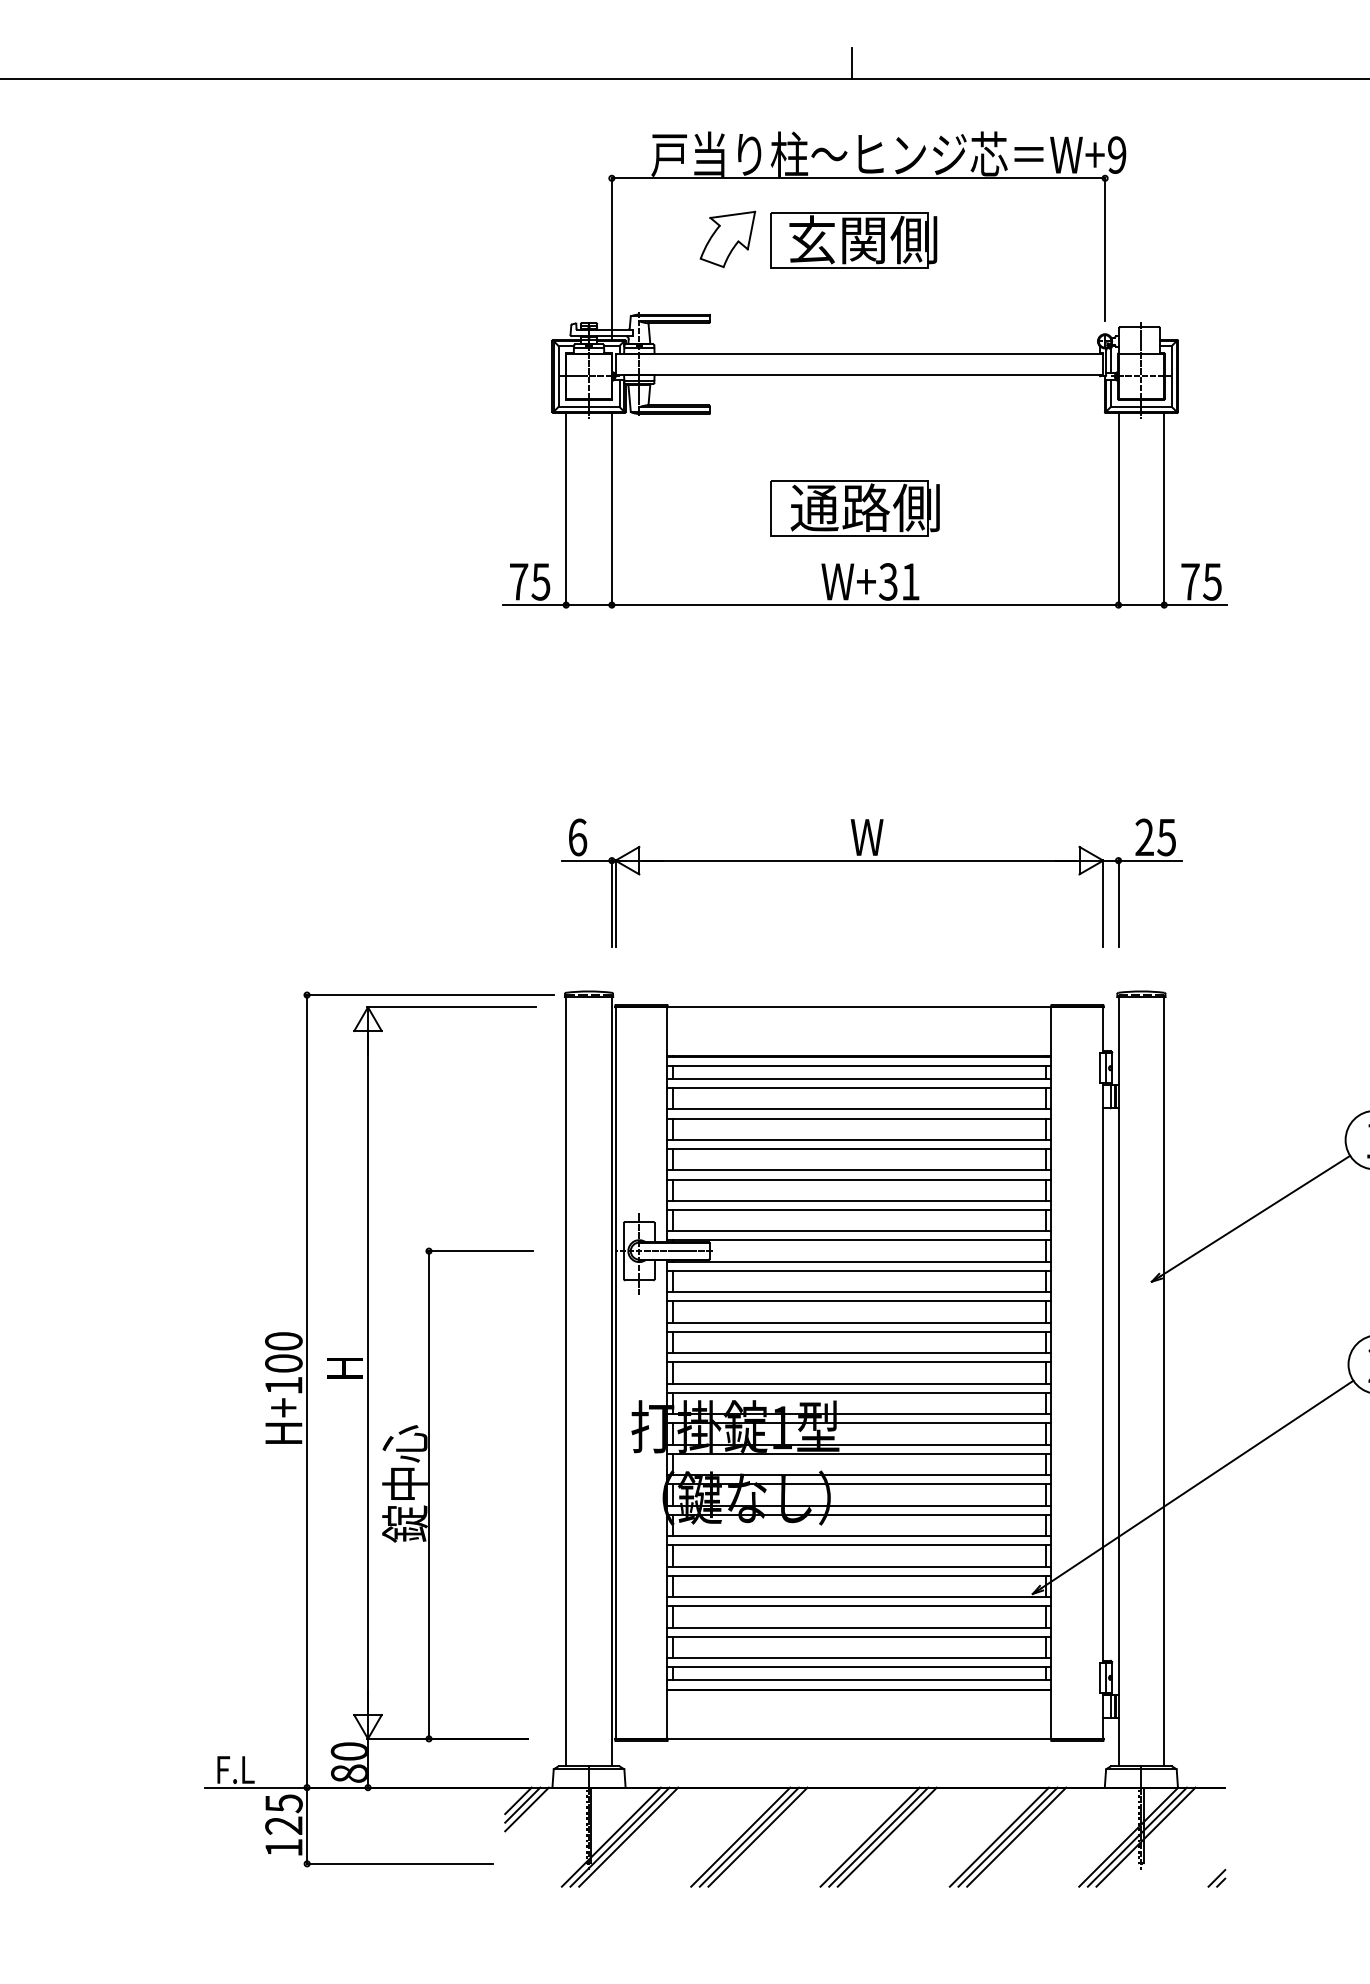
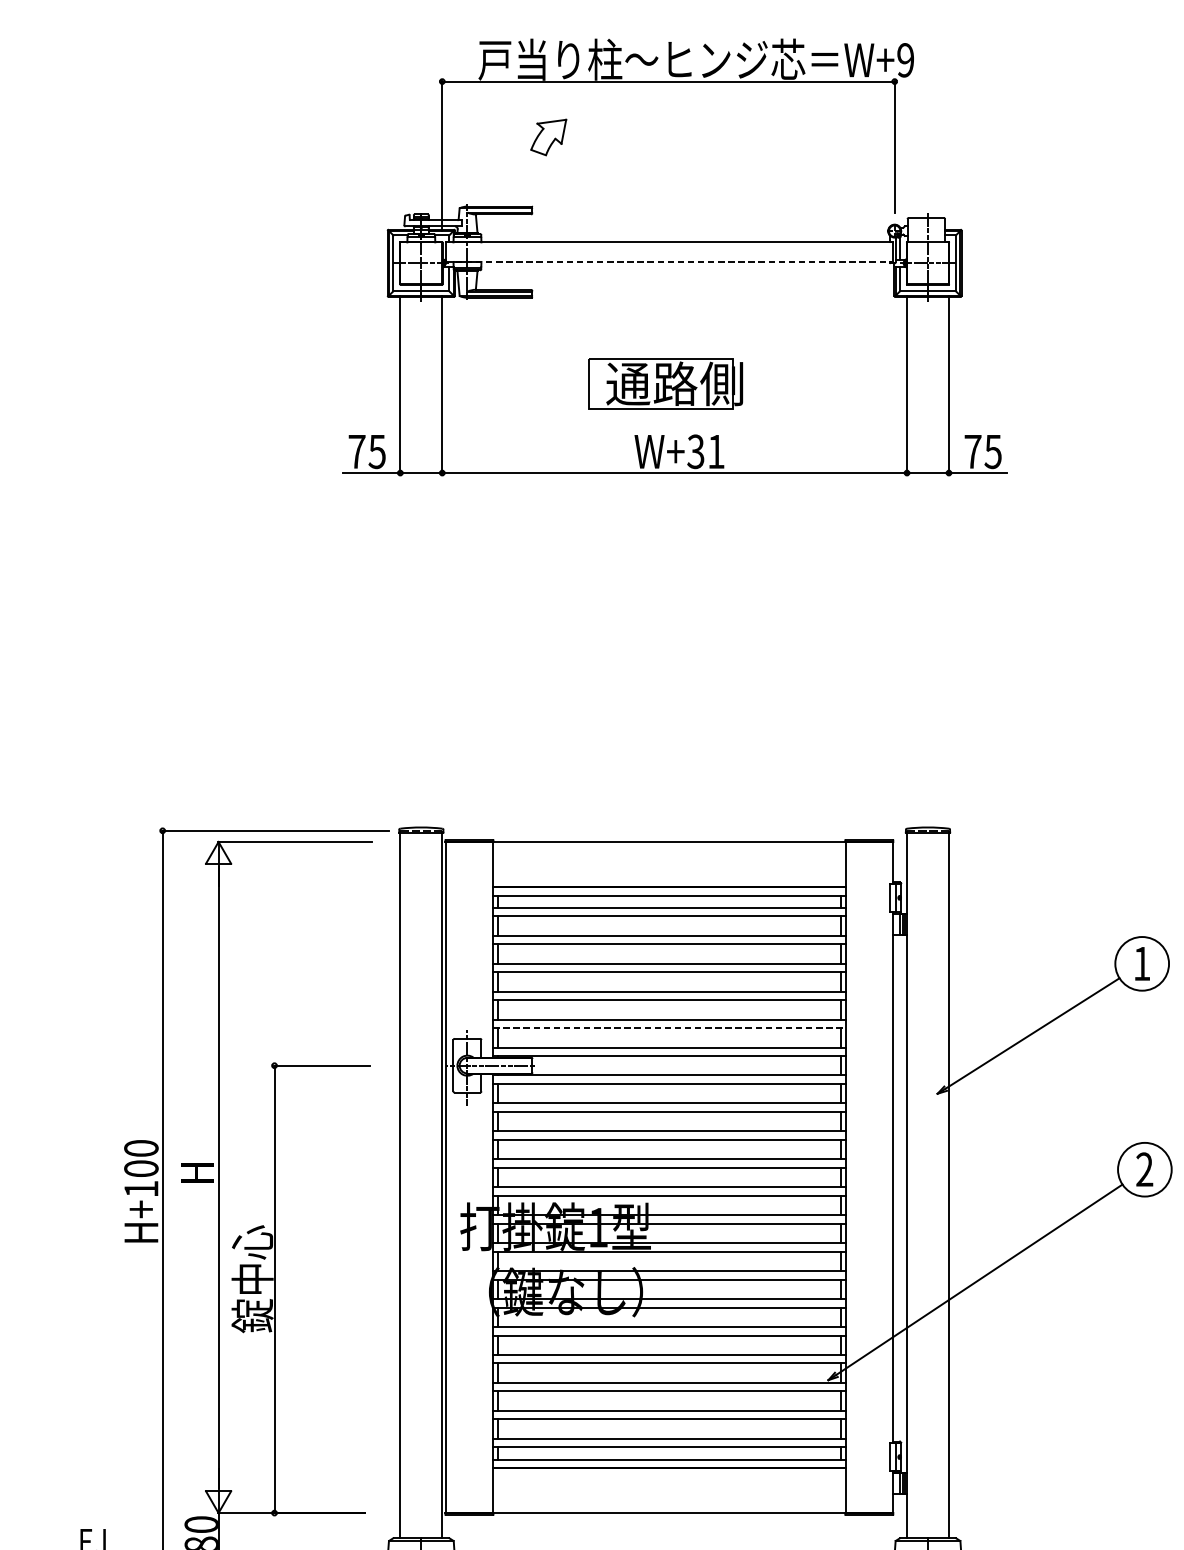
part: (727, 238) -> (548, 136), size x0.7
part: (853, 240) -> (663, 138), removed
line: (859, 374) -> (669, 261), solid -> dashed
part: (871, 861) -> (680, 708), removed
line: (859, 1210) -> (669, 1028), solid -> dashed

